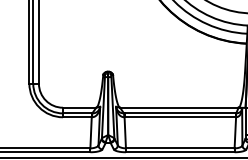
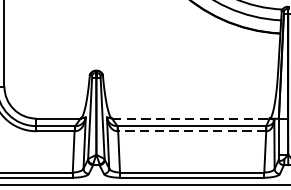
line: (179, 107) -> (191, 118), solid -> dashed
line: (180, 117) -> (192, 131), solid -> dashed

